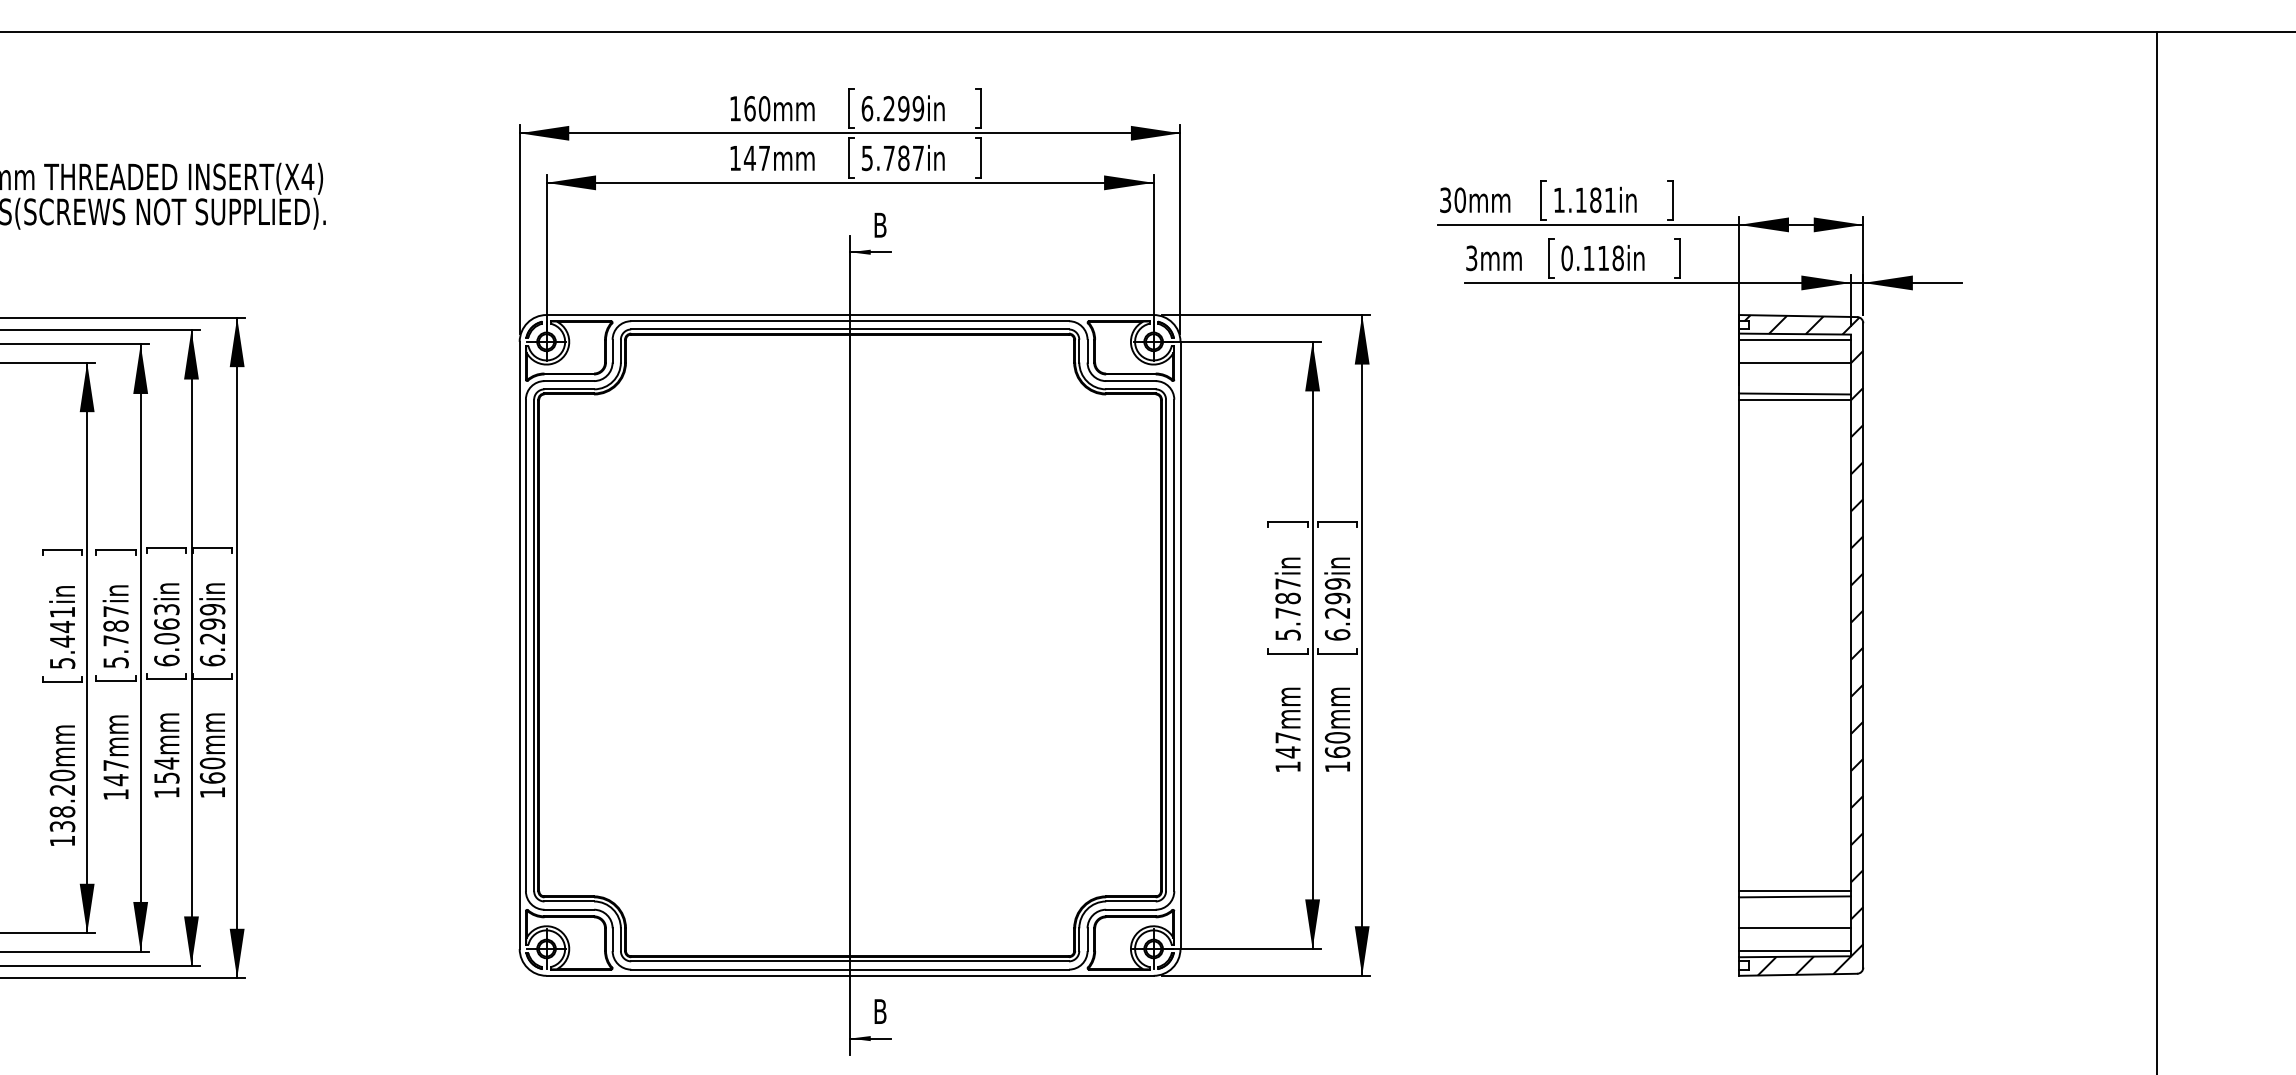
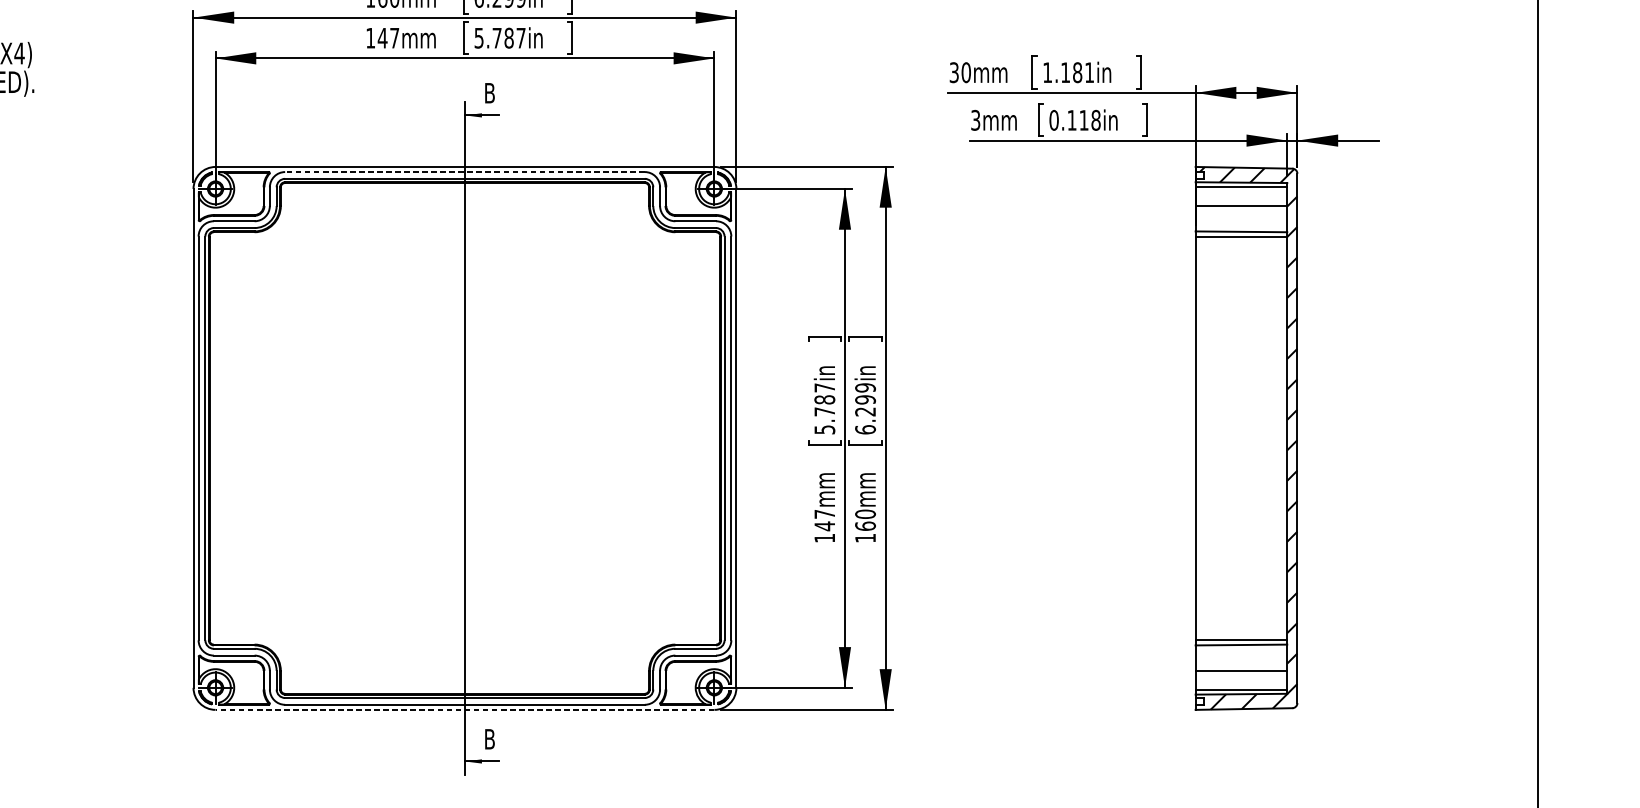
line: (850, 321) -> (465, 172), solid -> dashed
line: (850, 975) -> (465, 709), solid -> dashed

